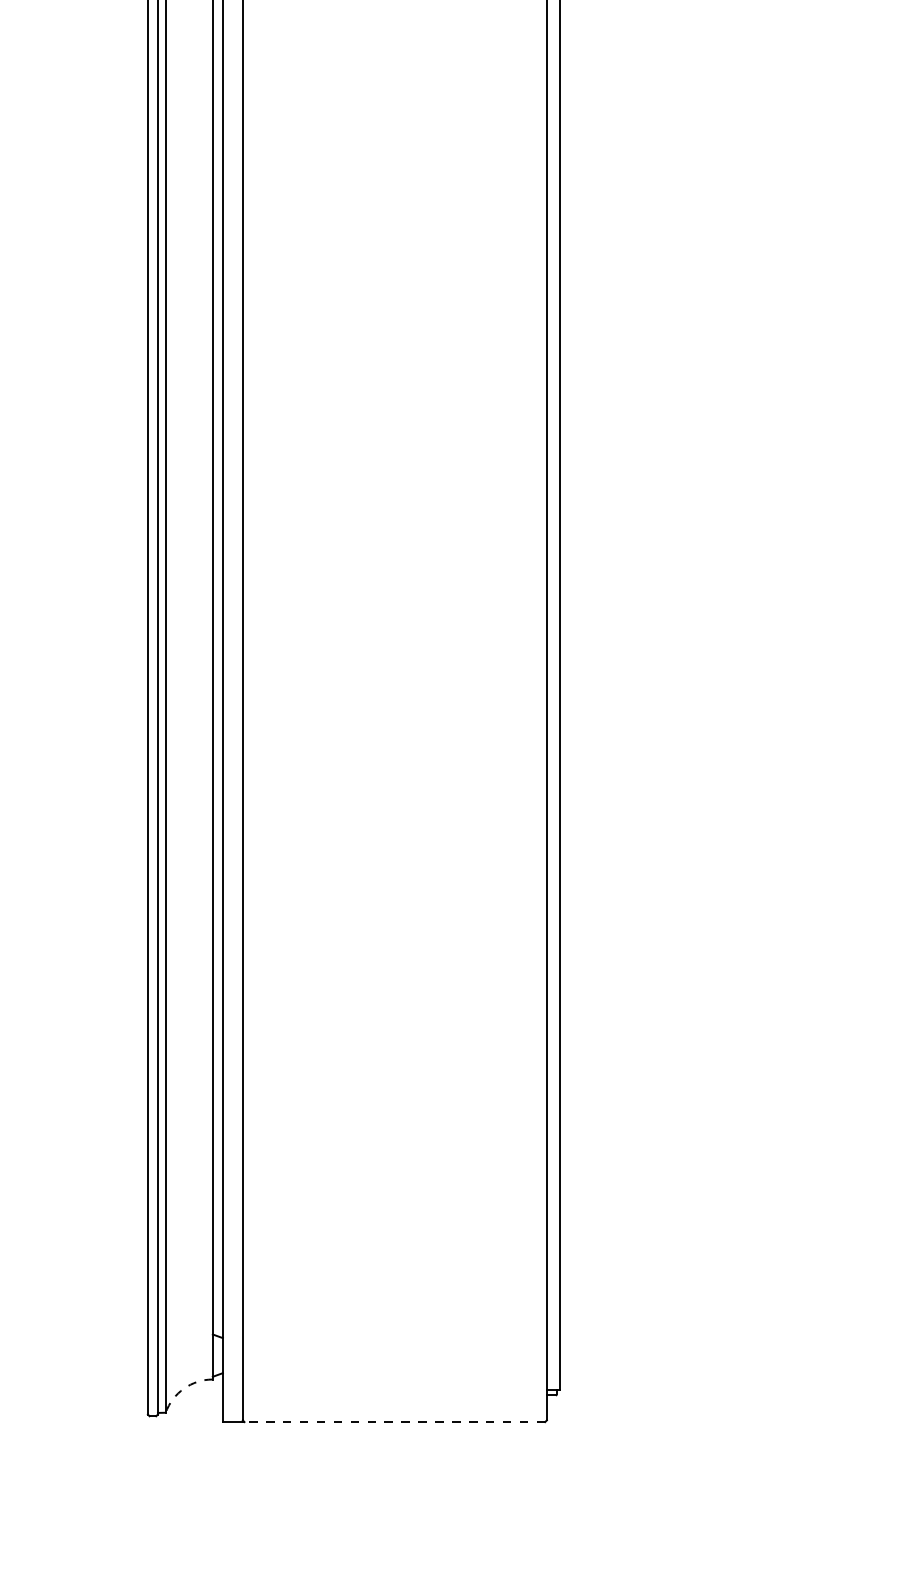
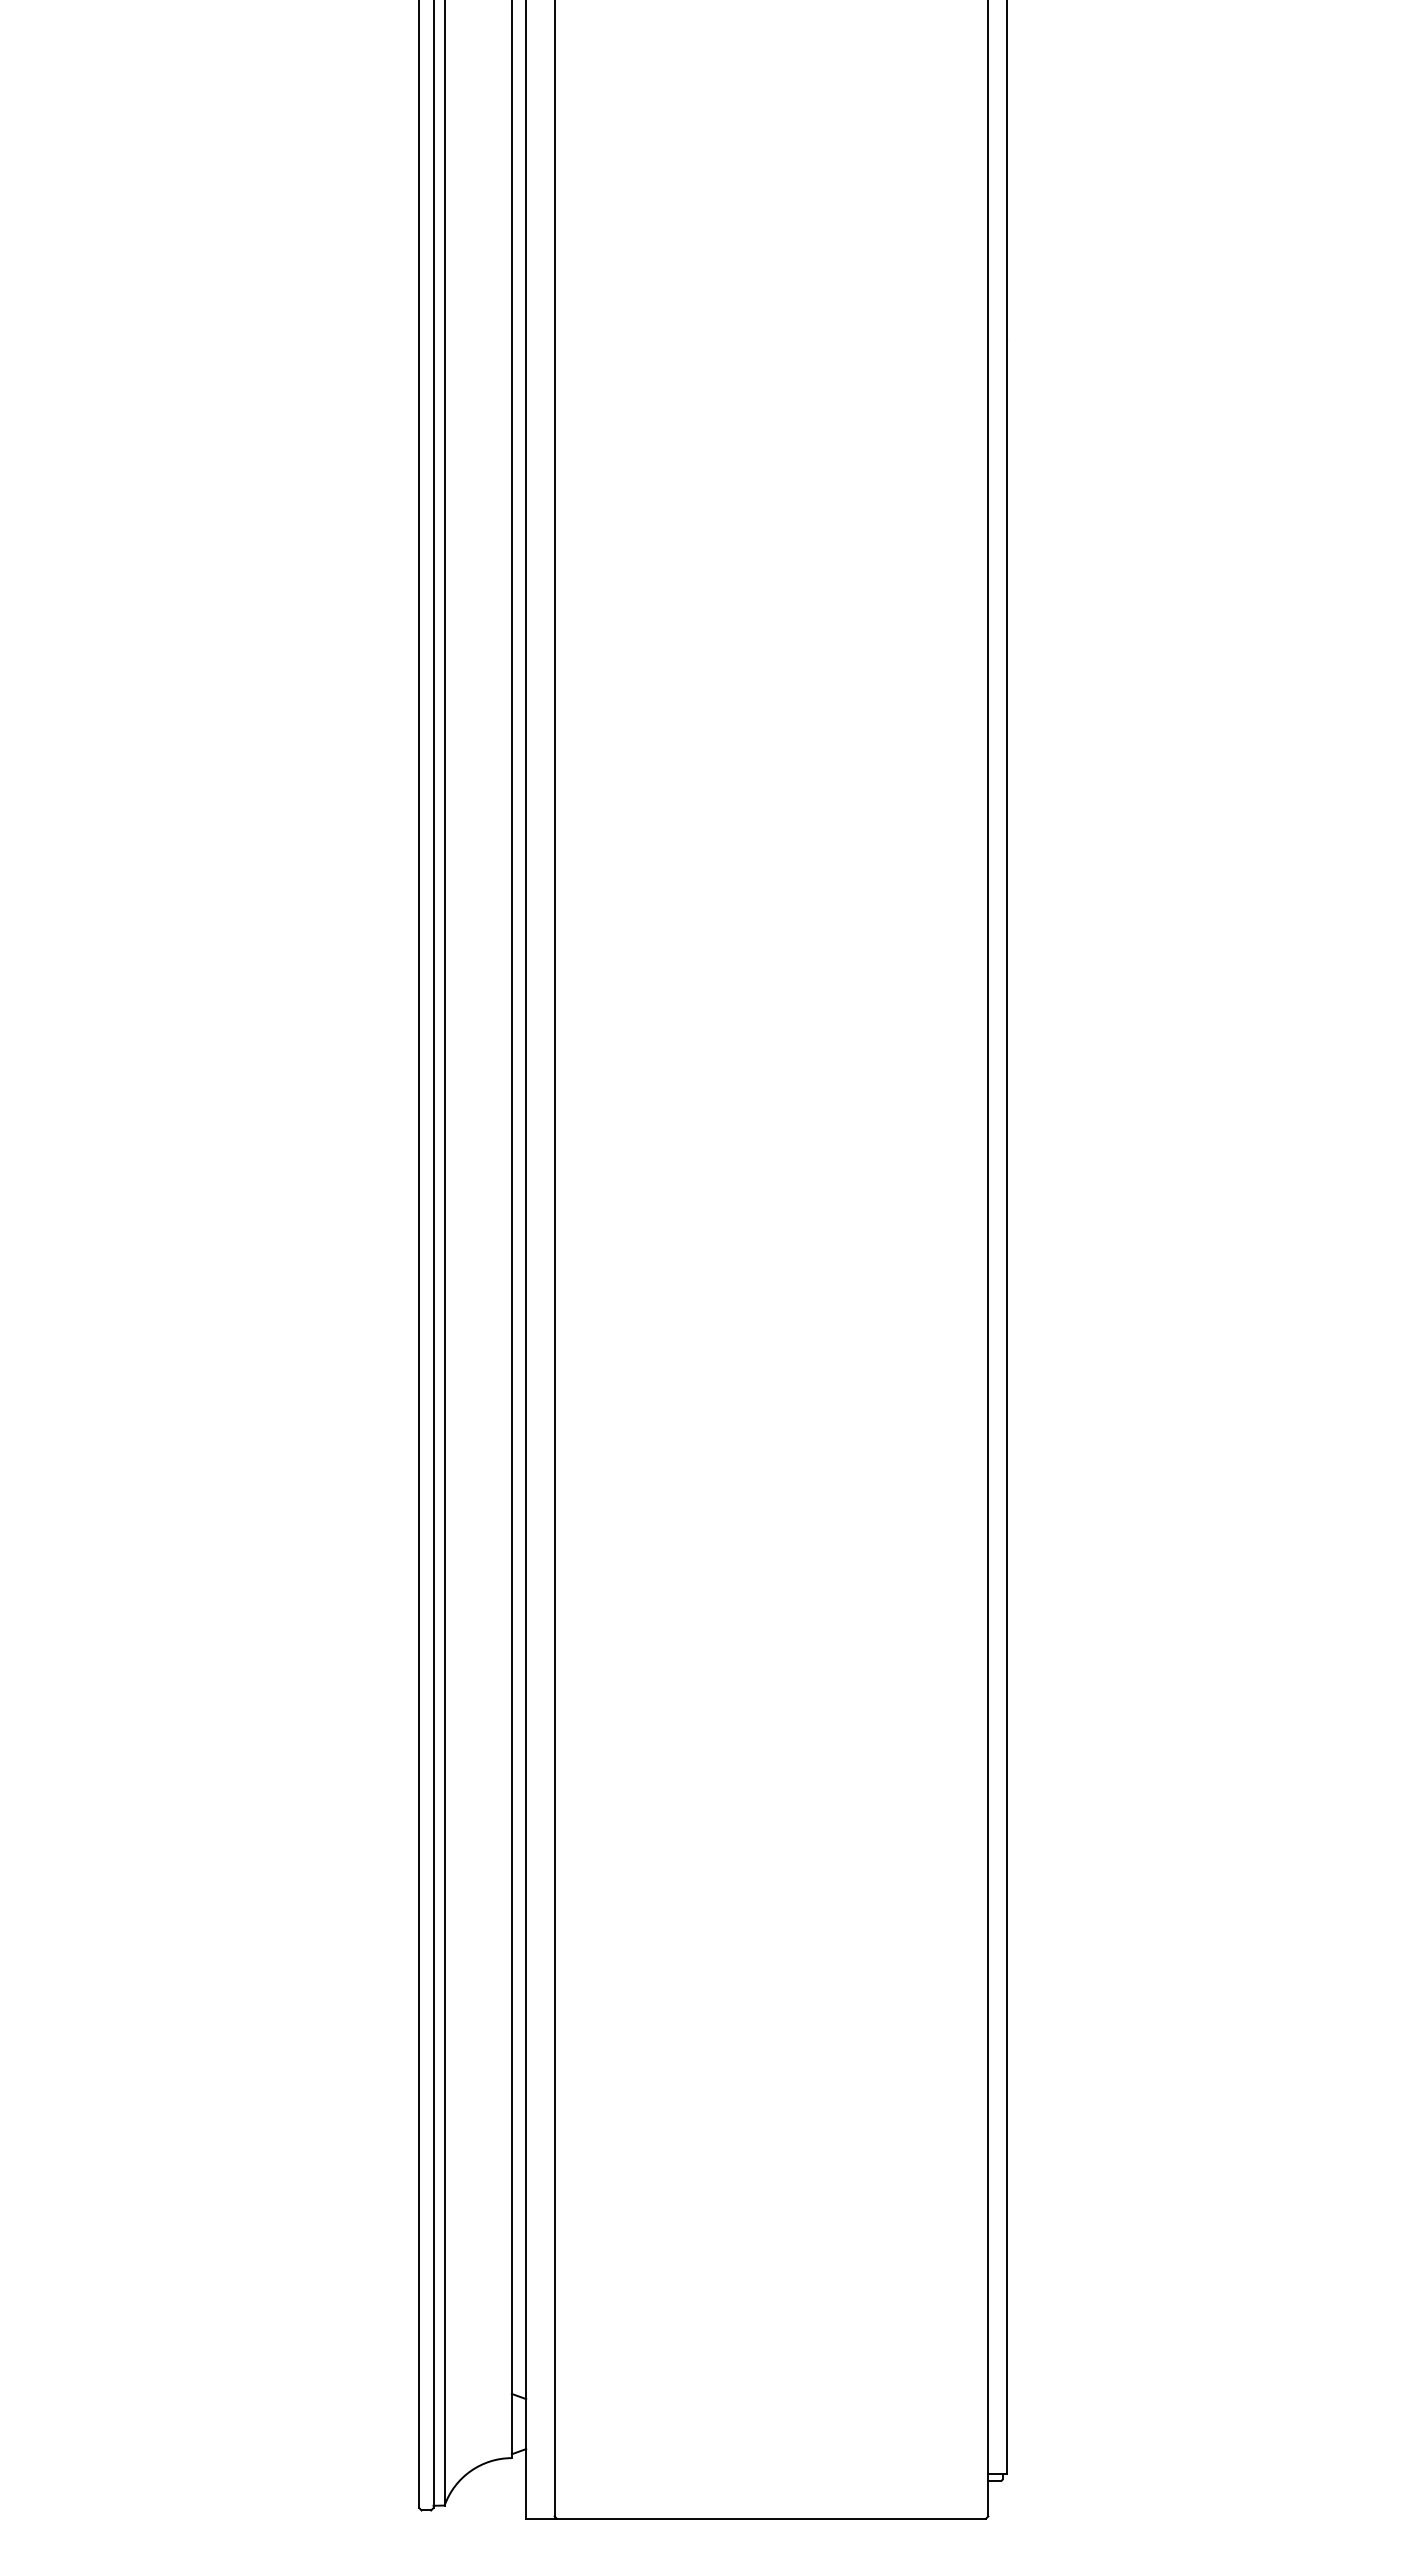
arc: (183, 1388) -> (470, 2471), dashed -> solid
line: (394, 1421) -> (770, 2518), dashed -> solid

